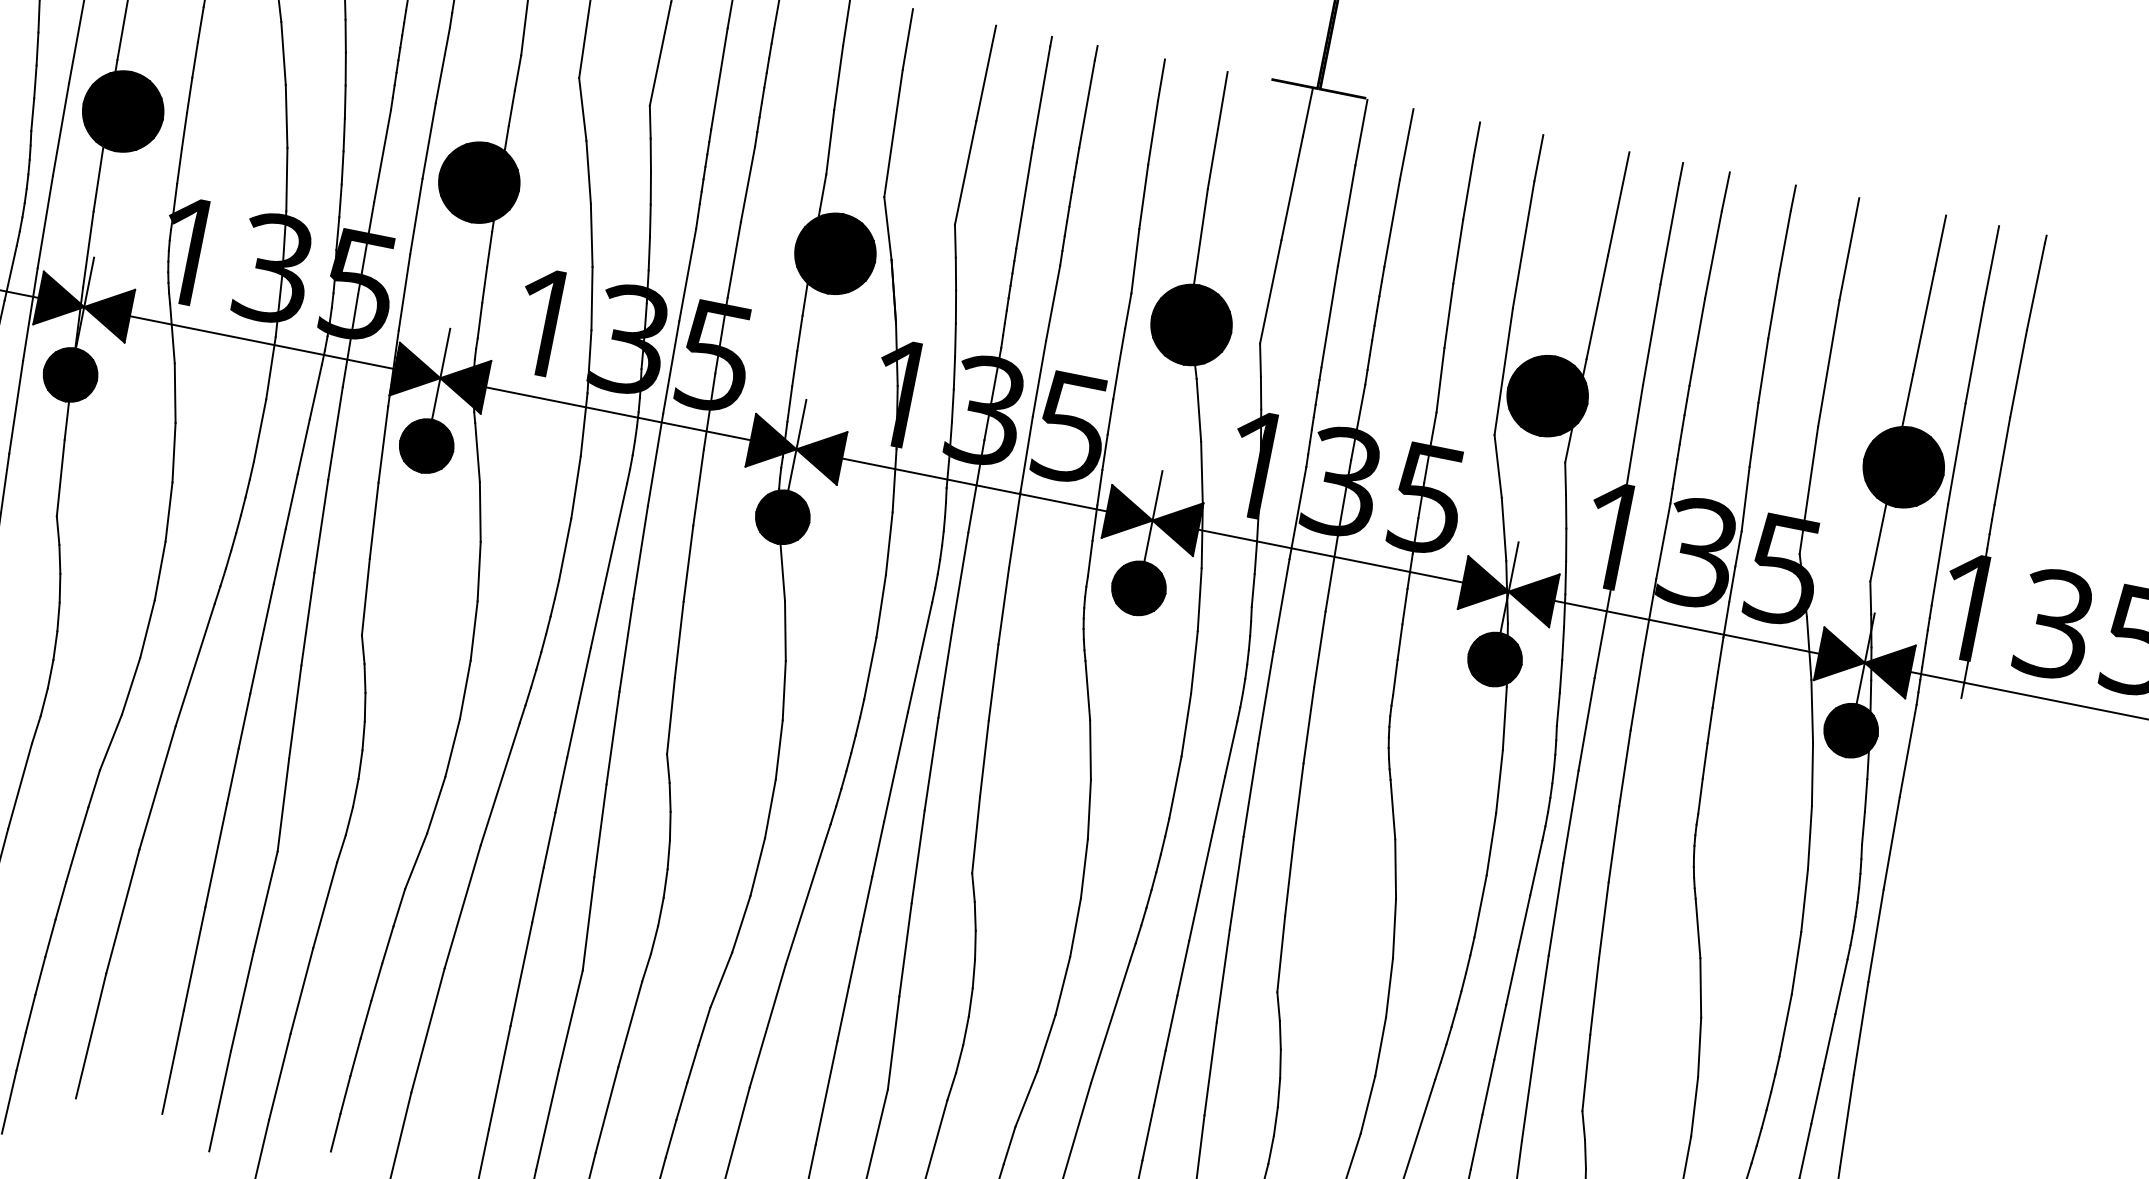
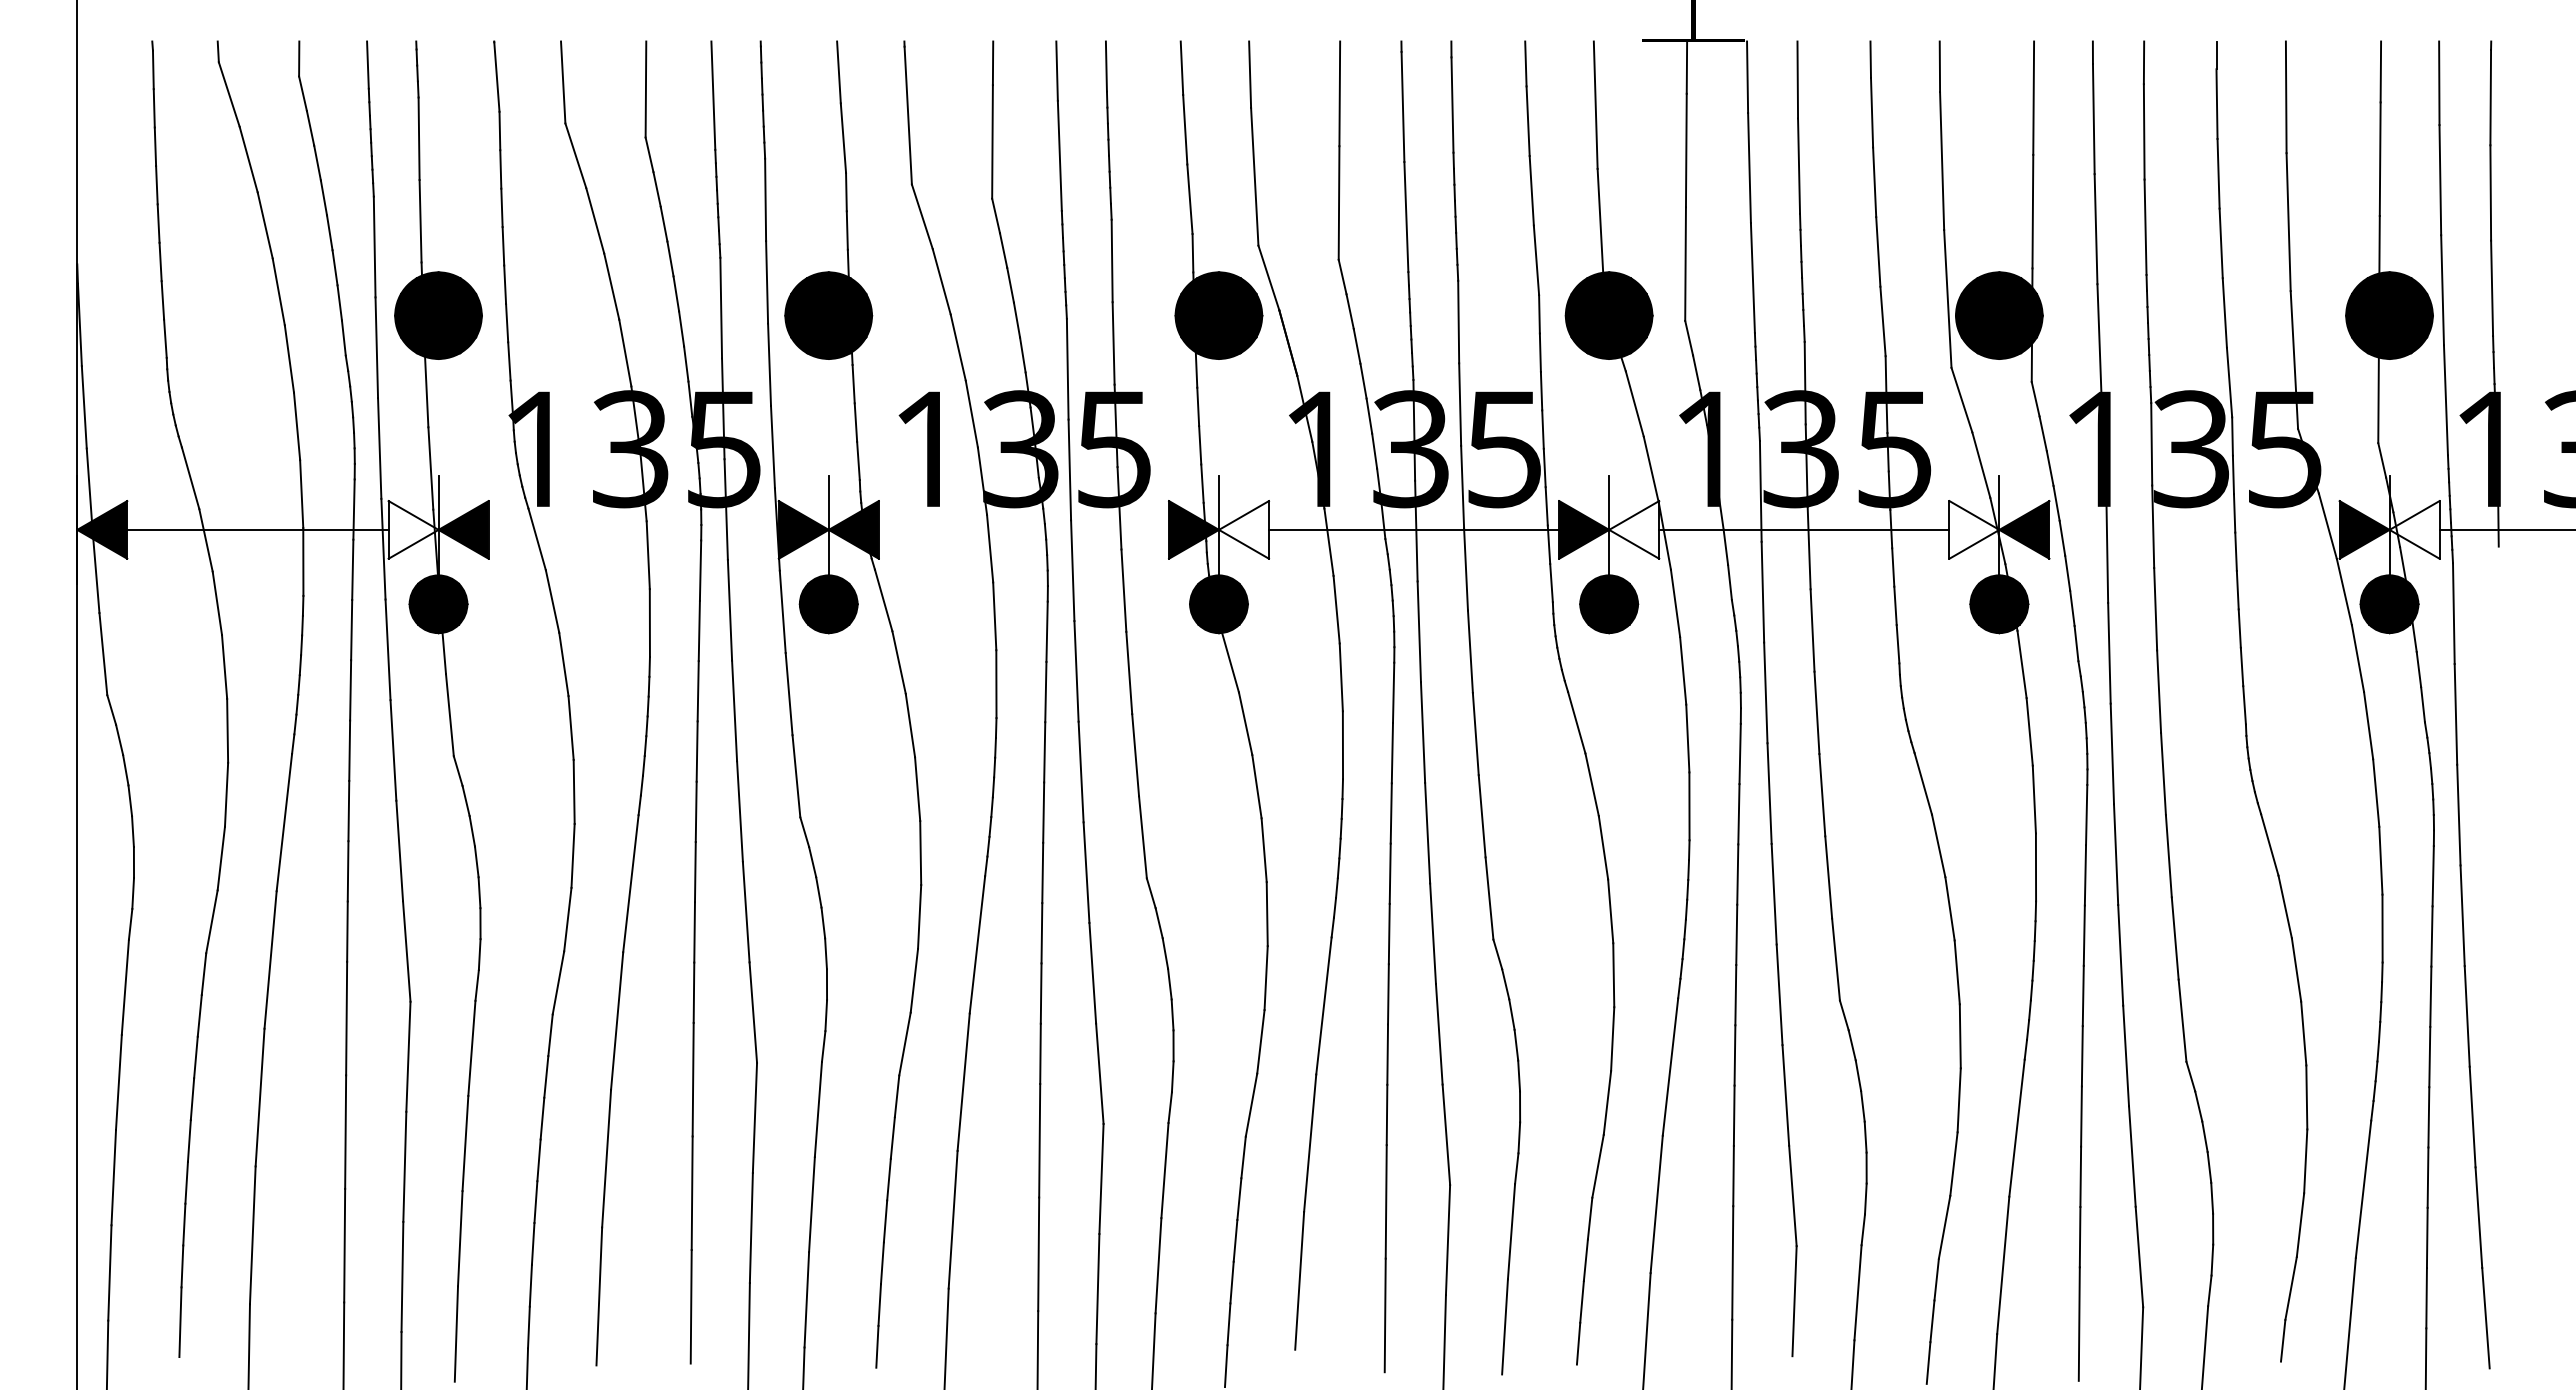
fill: (61, 302) -> (413, 529), removed
line: (262, 342) -> (633, 529), removed
line: (618, 413) -> (1023, 529), removed
fill: (819, 453) -> (1244, 529), removed
fill: (1175, 524) -> (1634, 529), removed
fill: (1486, 586) -> (1974, 529), removed
line: (1686, 626) -> (2194, 529), removed
fill: (1887, 667) -> (2414, 529), removed

